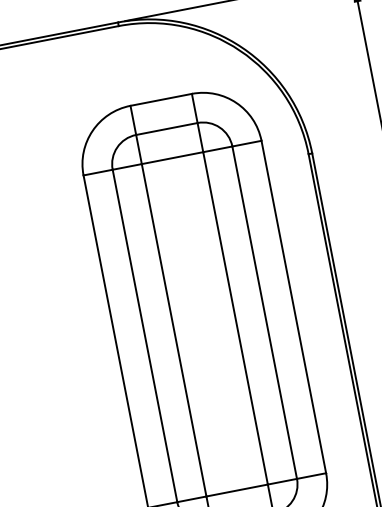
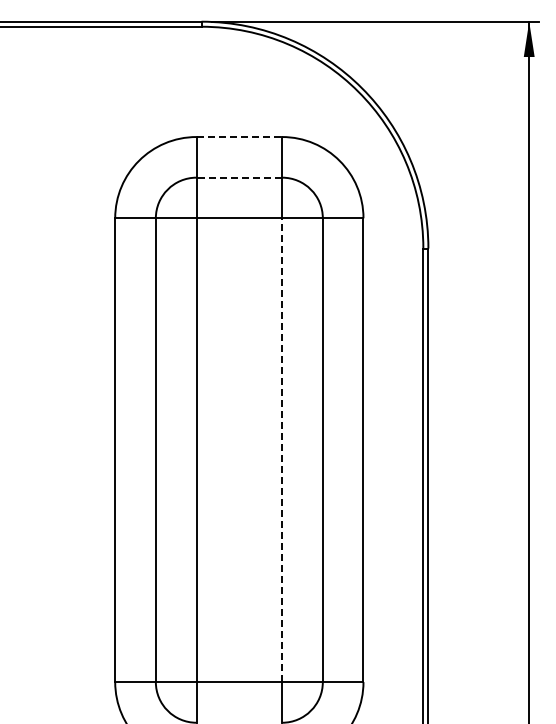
line: (161, 100) -> (239, 137), solid -> dashed
line: (166, 128) -> (239, 177), solid -> dashed
line: (235, 318) -> (282, 450), solid -> dashed

